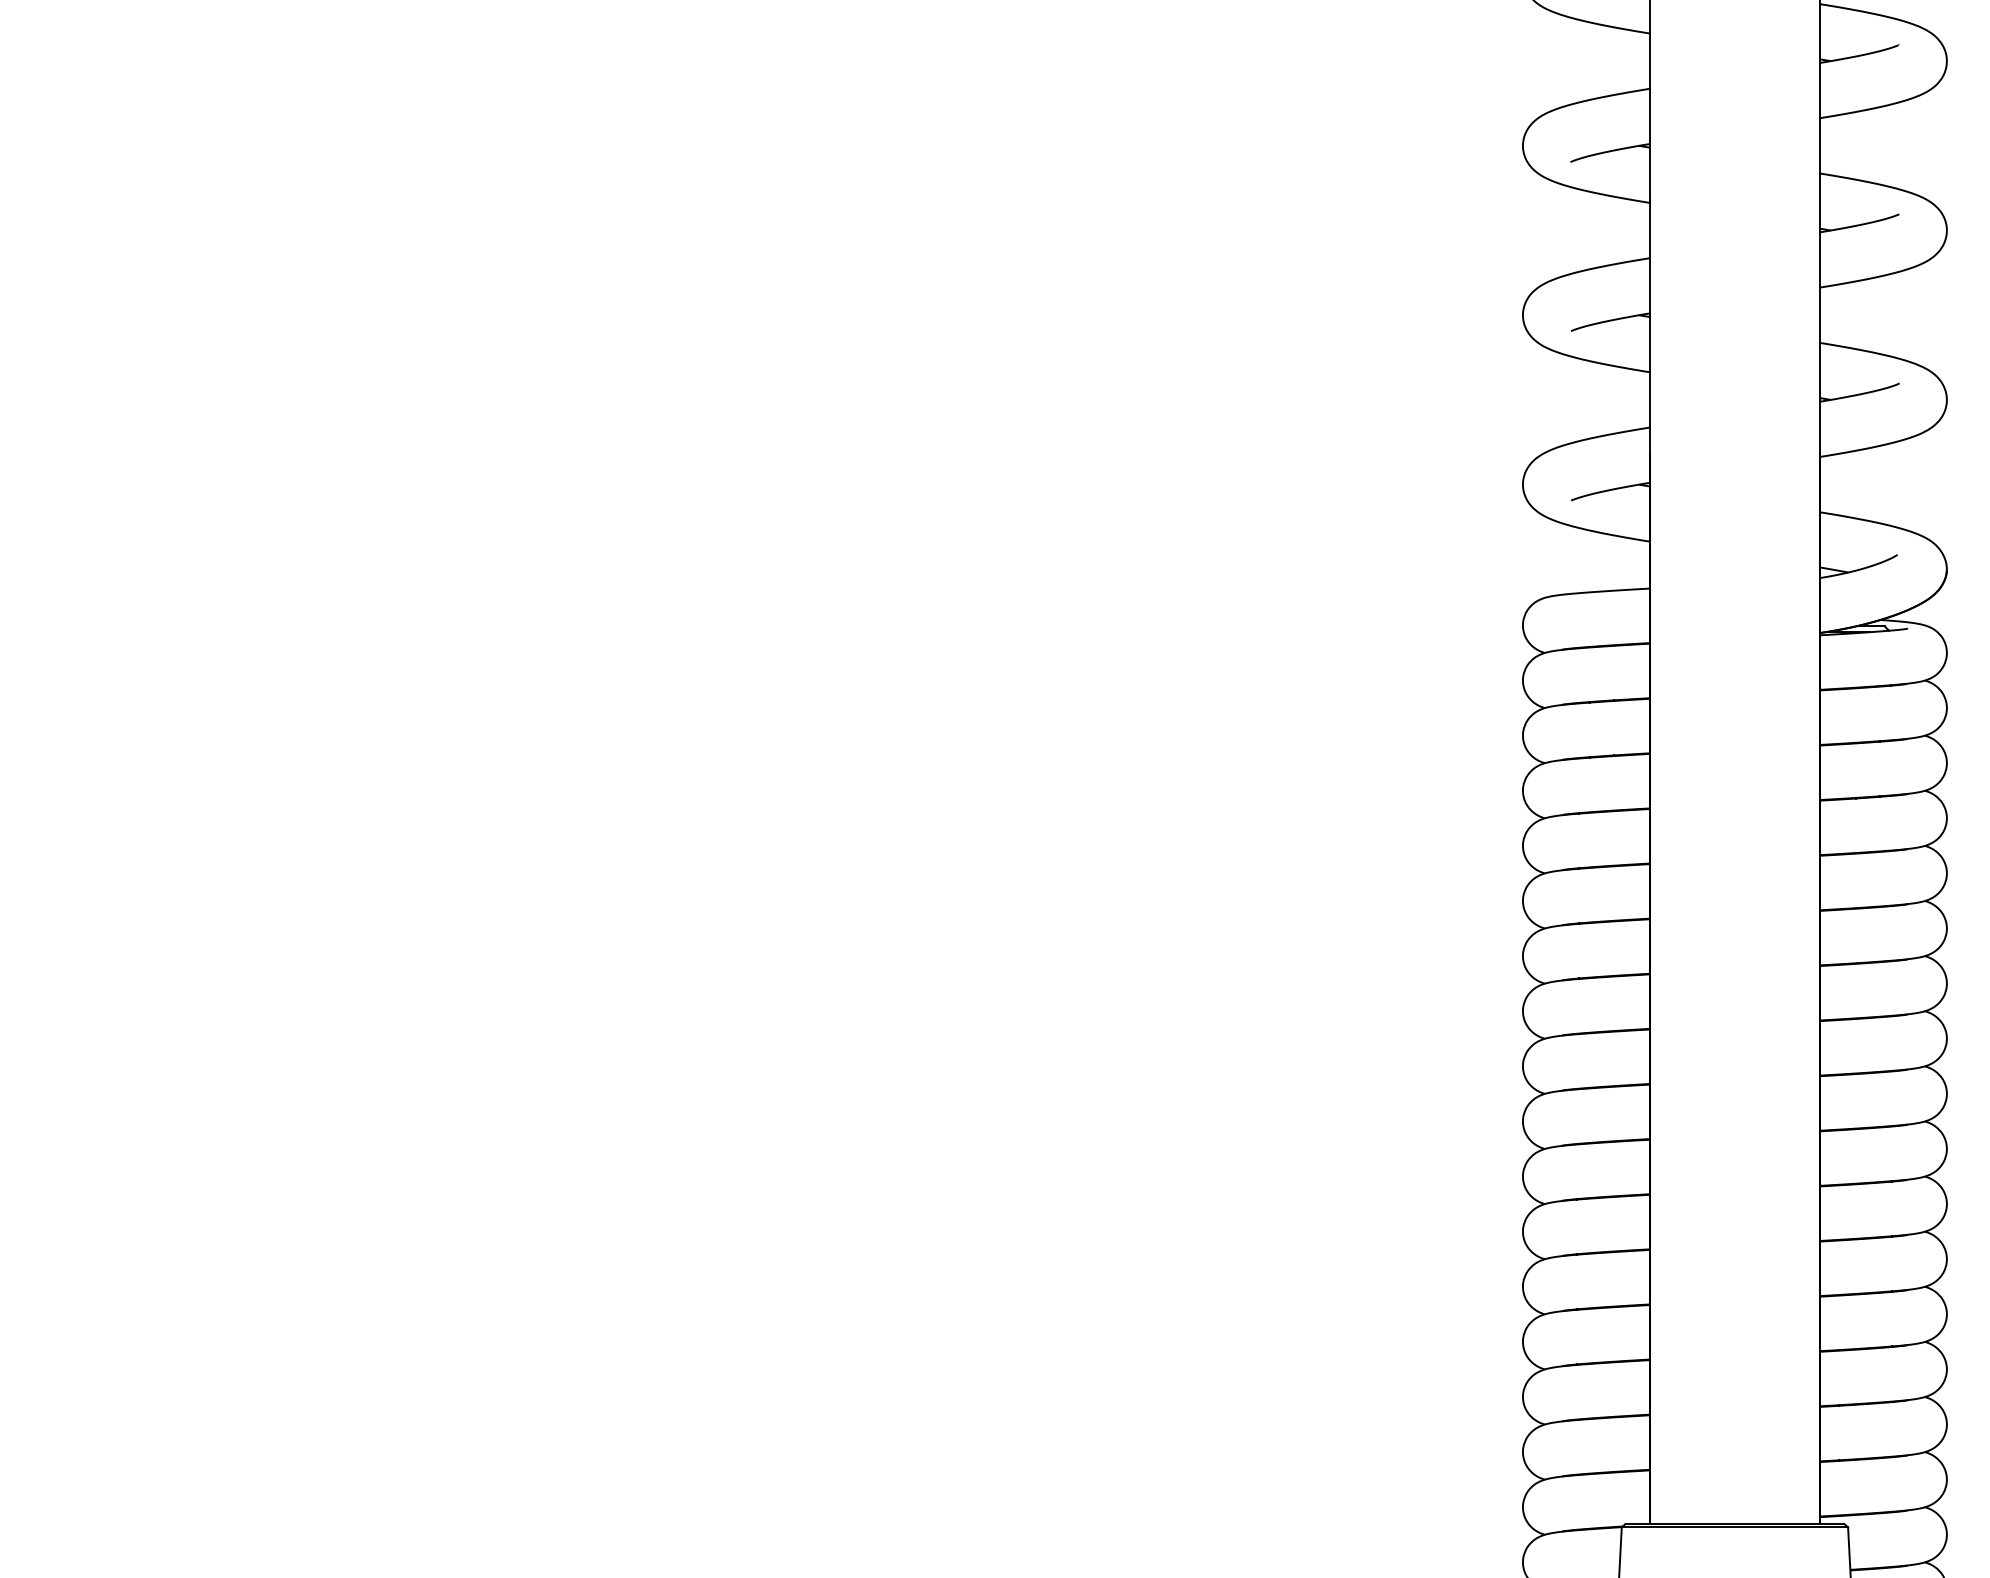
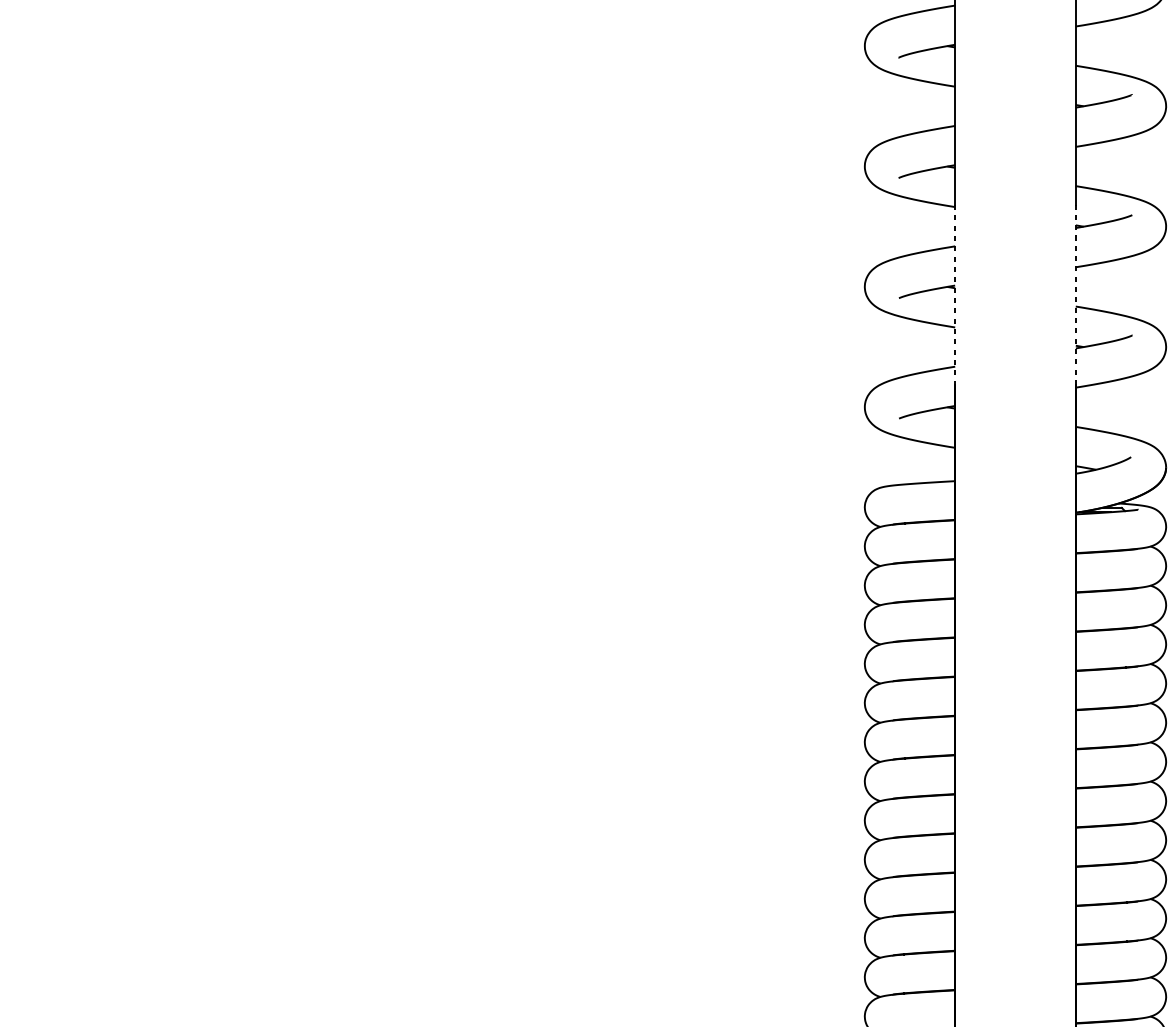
line: (1650, 326) -> (955, 294), solid -> dashed
line: (1819, 326) -> (1075, 294), solid -> dashed

